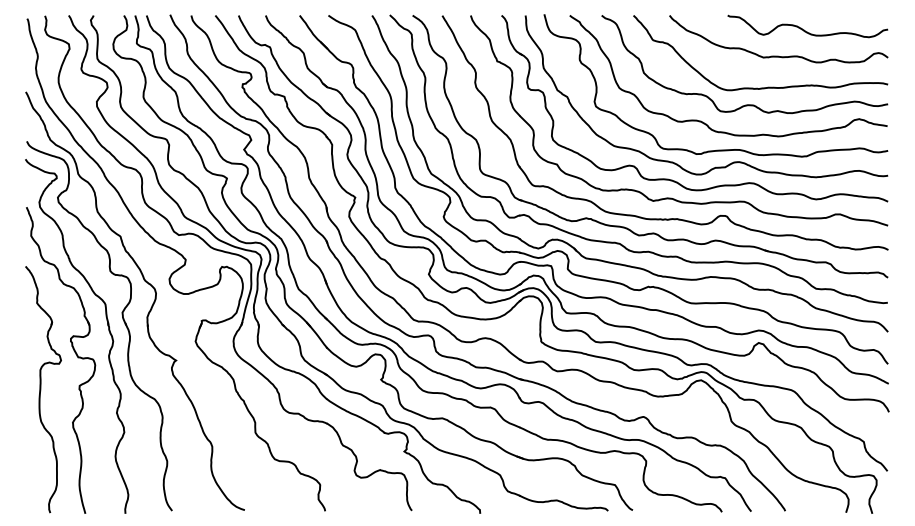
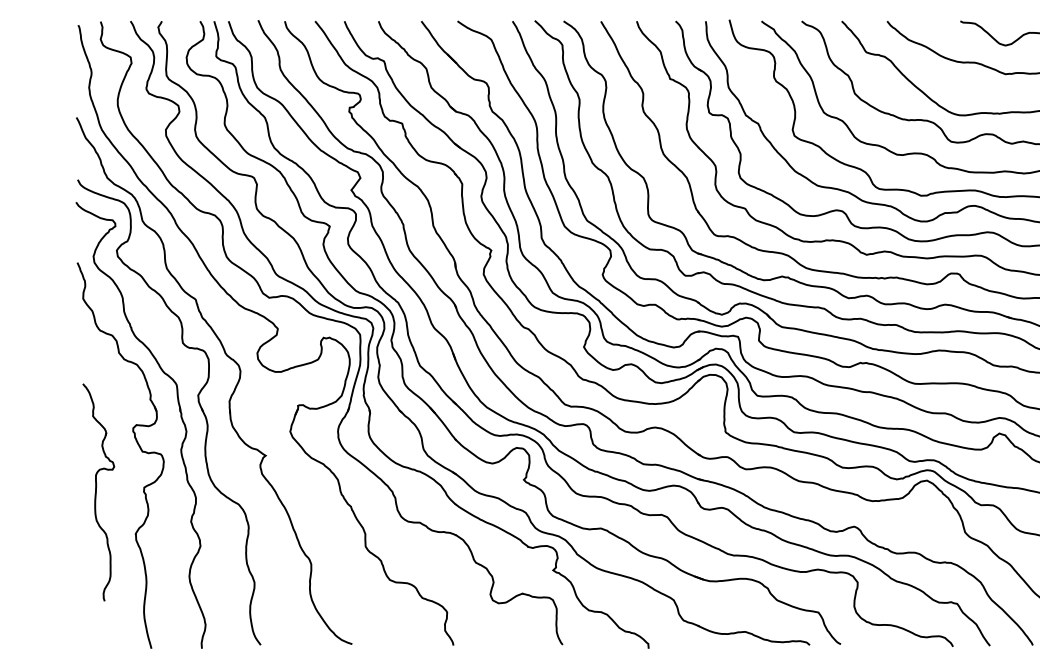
part: (43, 389) -> (98, 492), size x0.7

